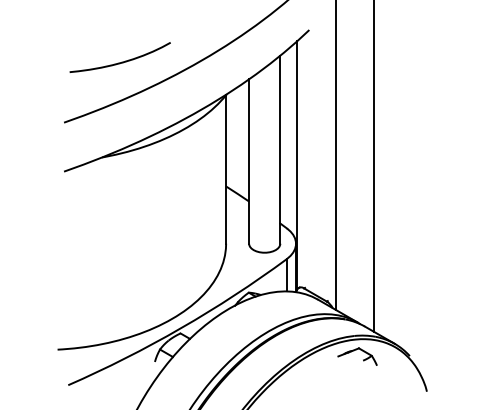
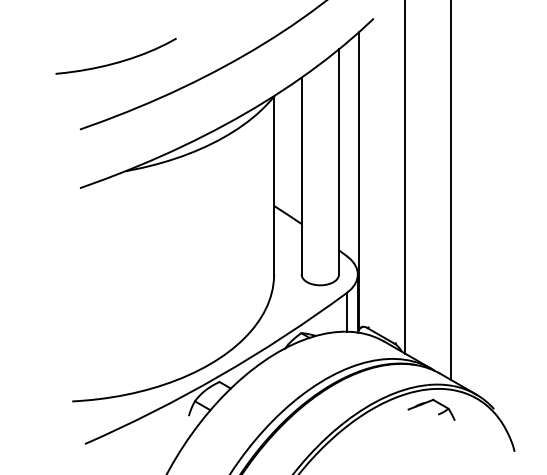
curve: (121, 61) -> (117, 61), moved

